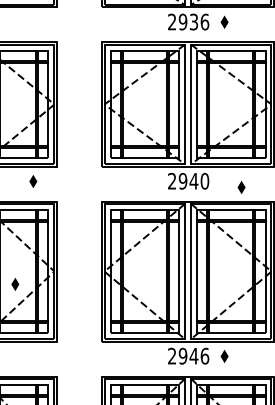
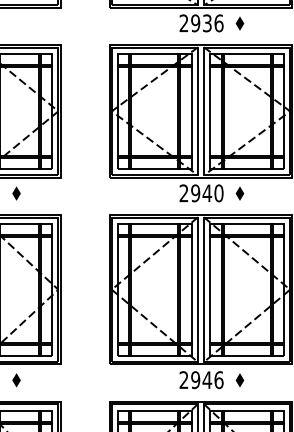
part: (33, 181) -> (16, 193), moved
part: (241, 187) -> (239, 193), moved
part: (15, 284) -> (16, 380), moved

